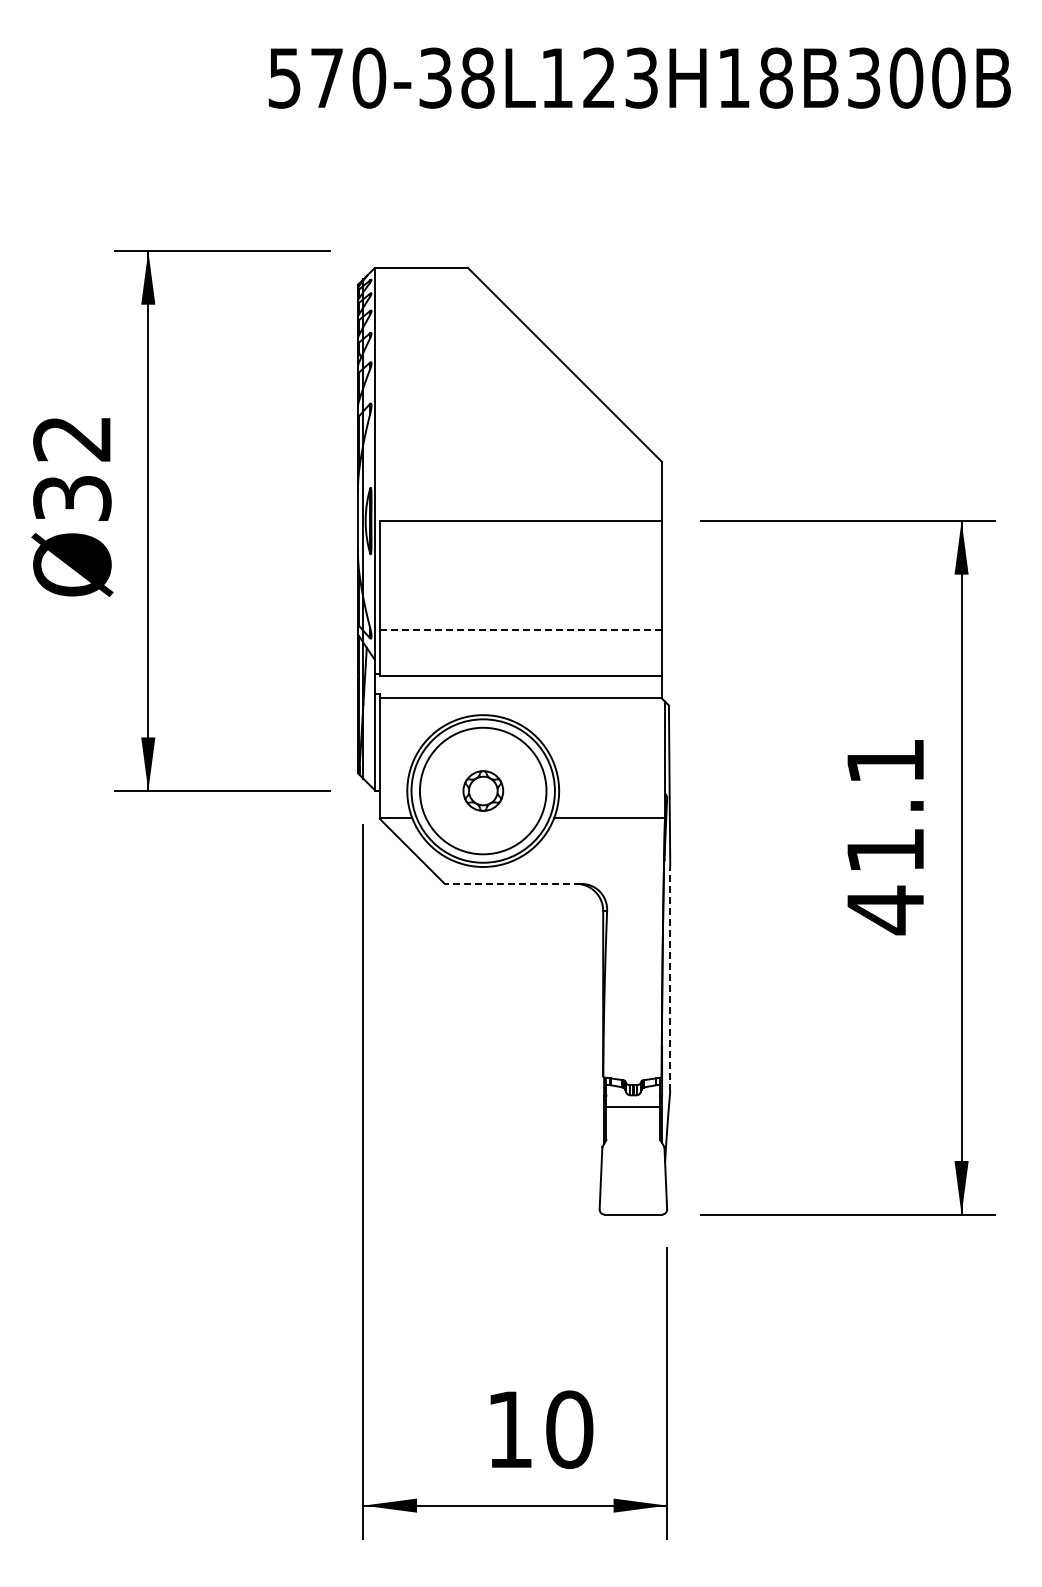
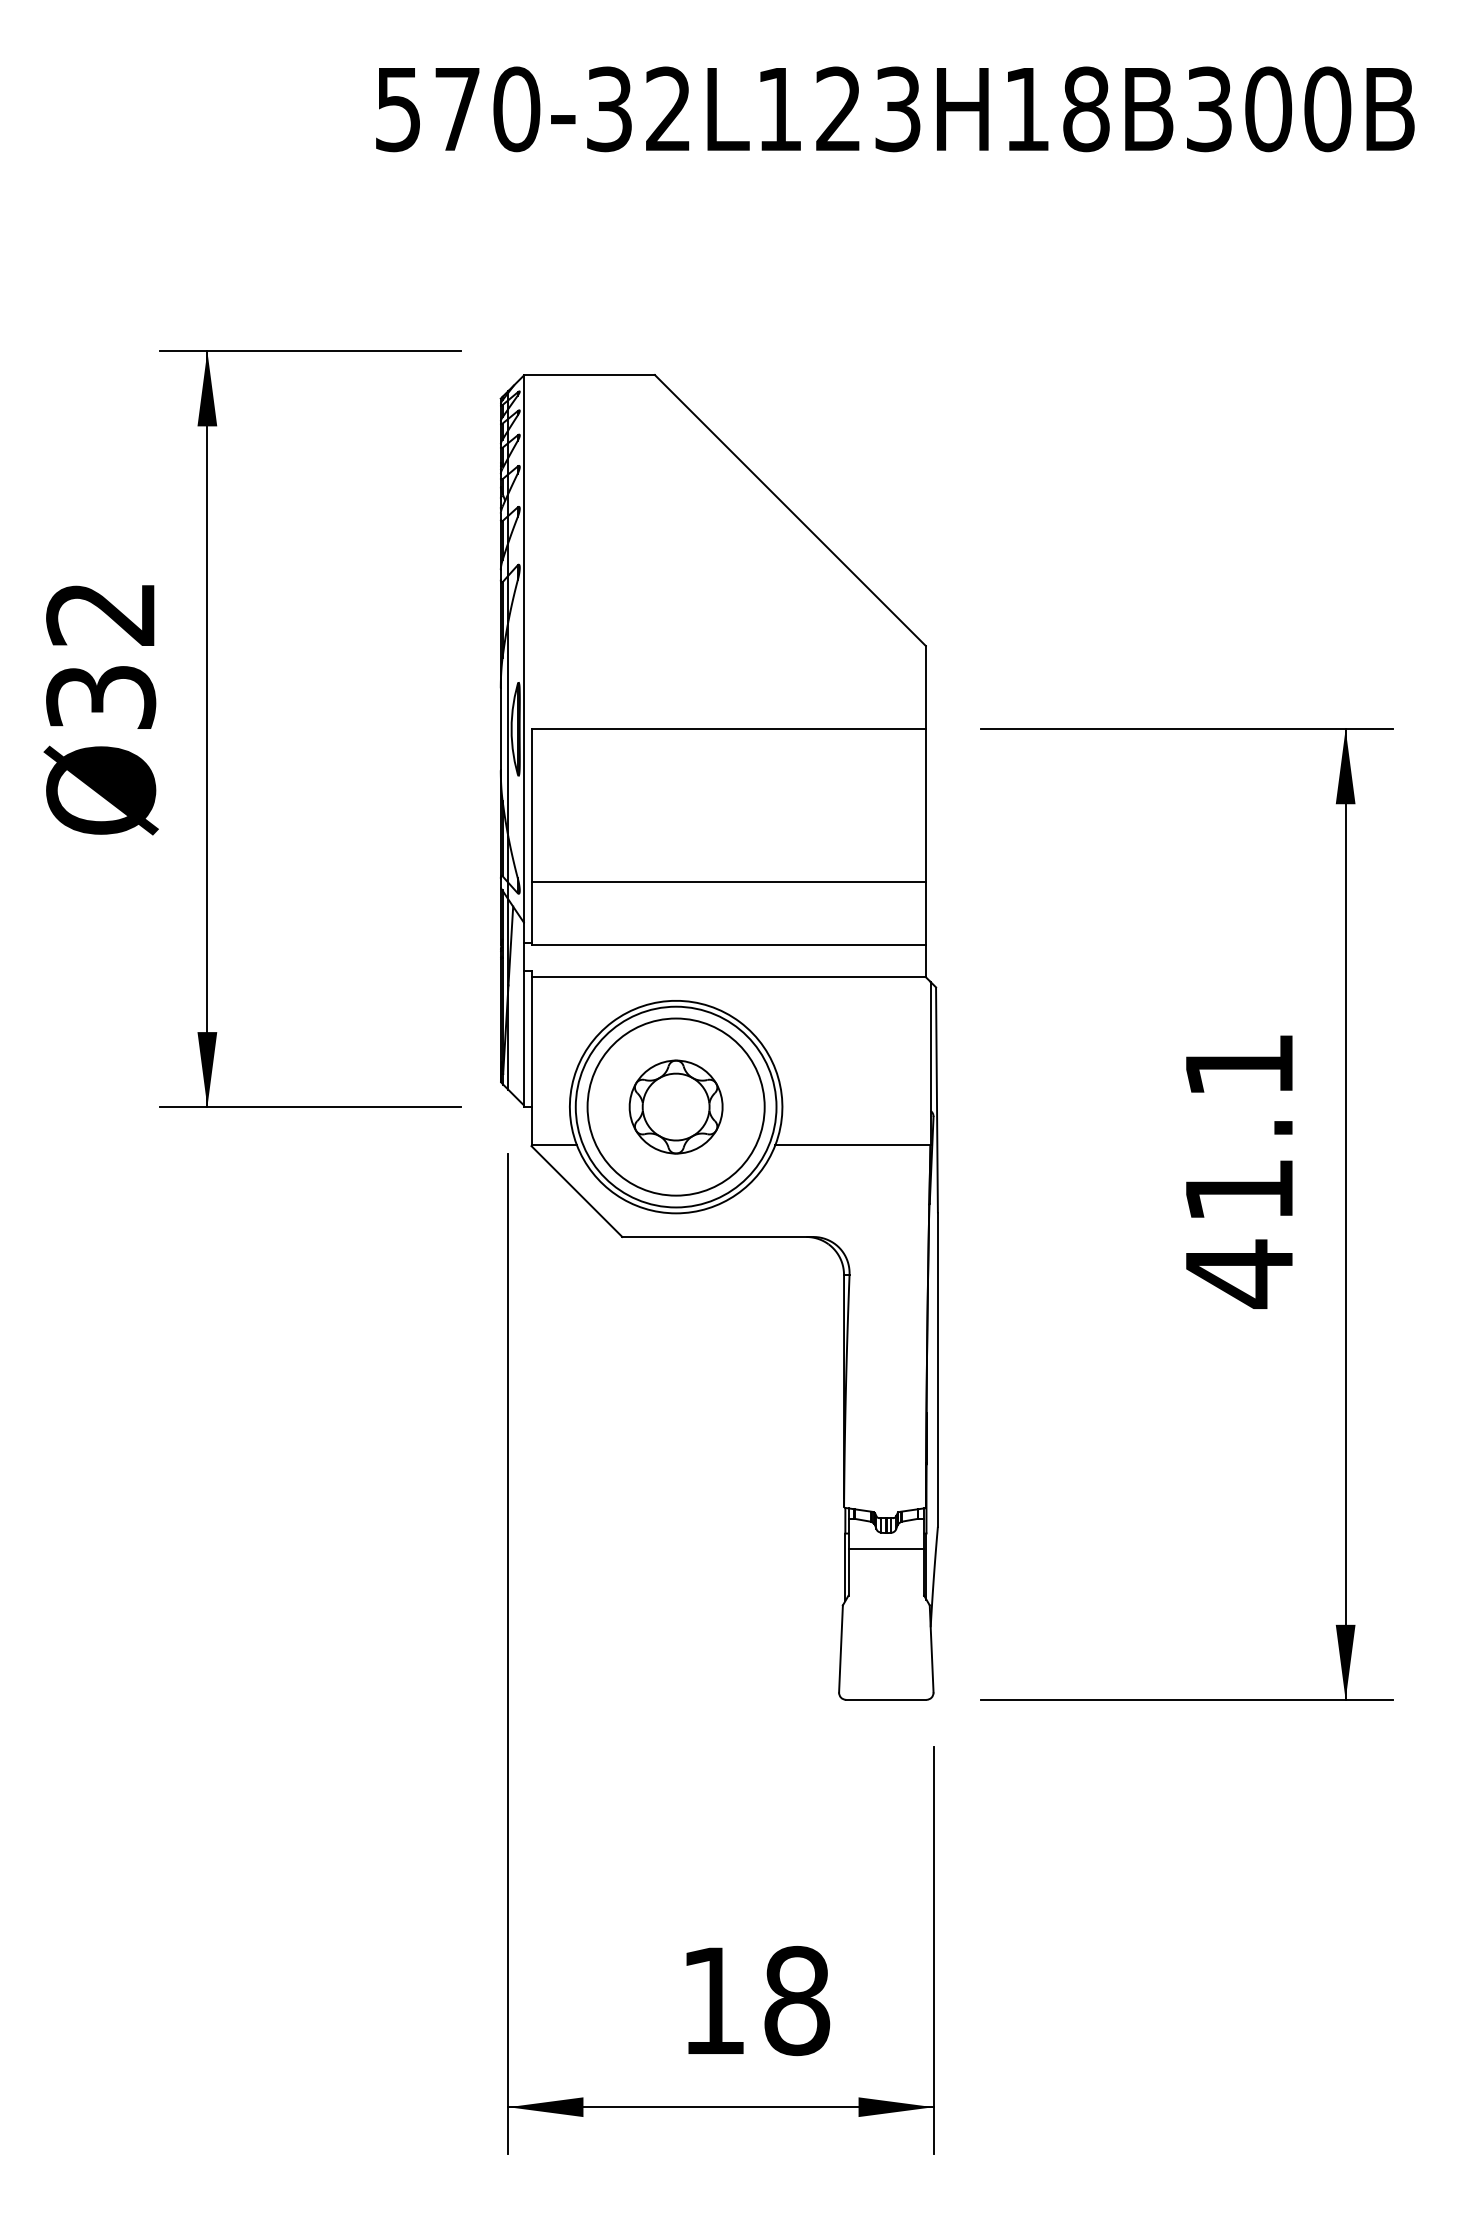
text: (477, 77) -> (668, 108), 570-38L123H18B300B -> 570-32L123H18B300B
line: (520, 630) -> (728, 882), dashed -> solid
part: (483, 790) -> (676, 1106), size x1.67
line: (512, 883) -> (717, 1236), dashed -> solid
line: (670, 978) -> (938, 1369), dashed -> solid
text: (569, 1429) -> (796, 2000), 10 -> 18

